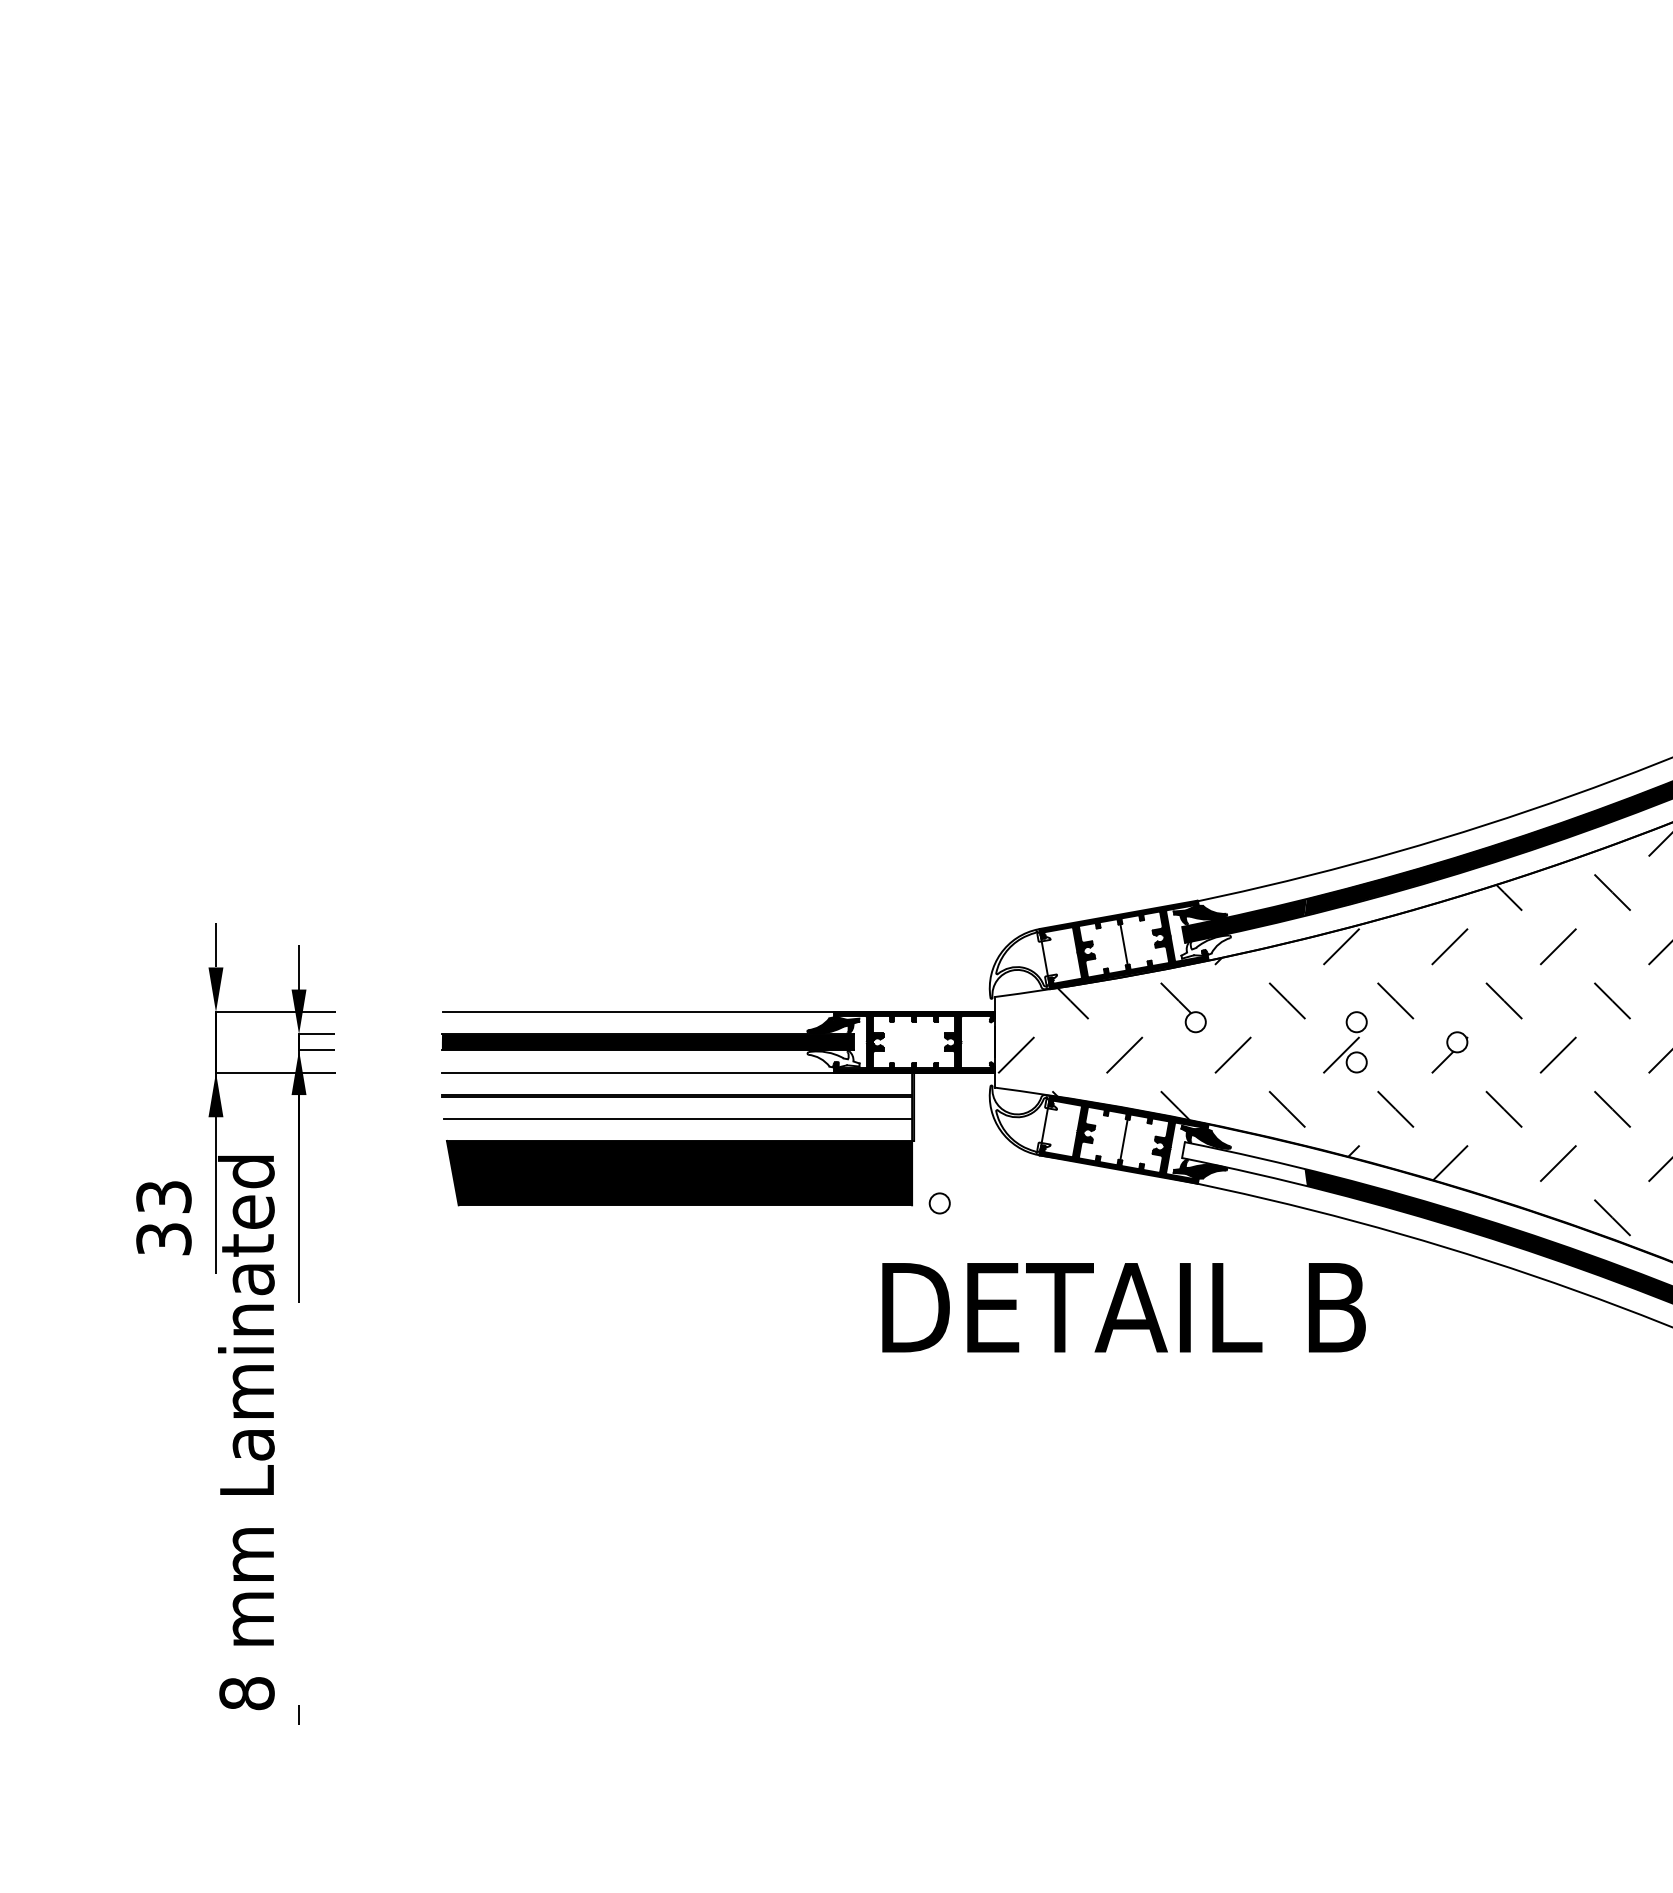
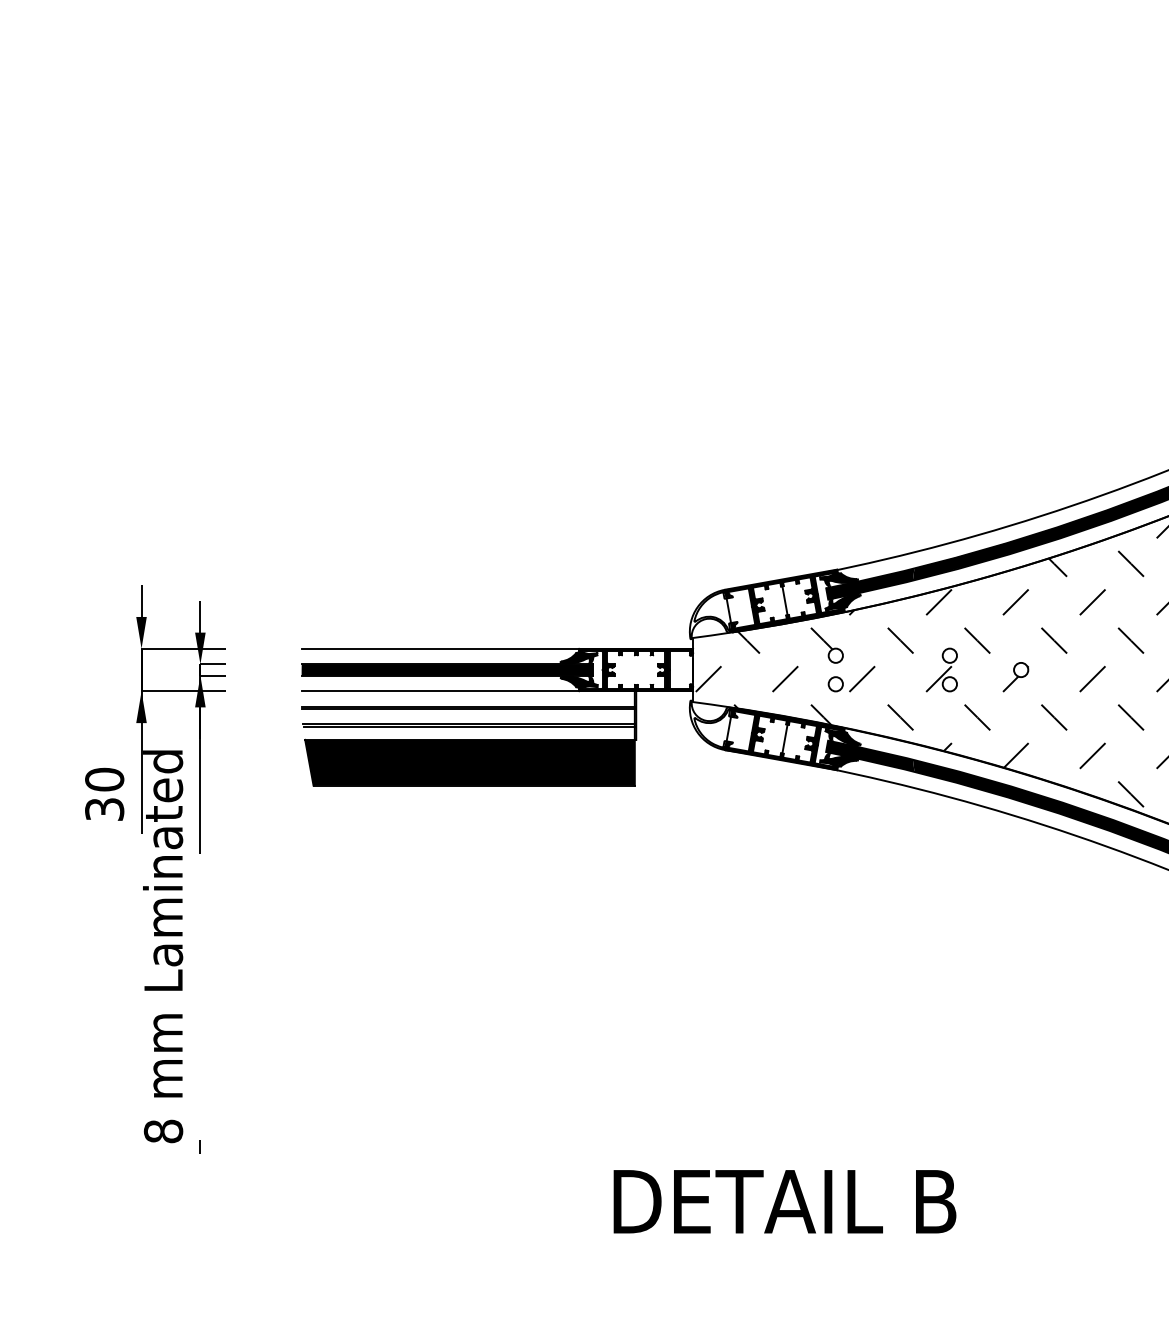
fill: (1205, 946) -> (842, 602), added
fill: (833, 1059) -> (579, 682), added
line: (678, 1122) -> (469, 726), added
fill: (1244, 1164) -> (870, 756), added
text: (163, 1196) -> (104, 779), 33 -> 30
circle: (939, 1203) -> (835, 684), moved
text: (1123, 1307) -> (784, 1201), moved

